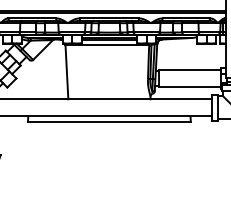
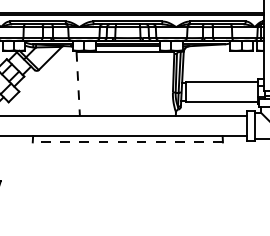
line: (66, 72) -> (77, 84), solid -> dashed
line: (108, 121) -> (126, 141), solid -> dashed

